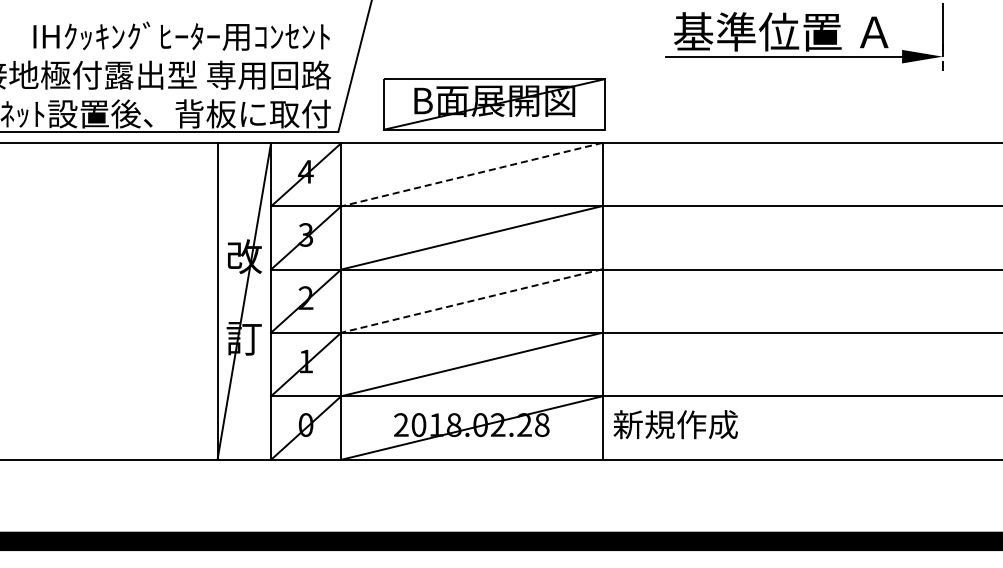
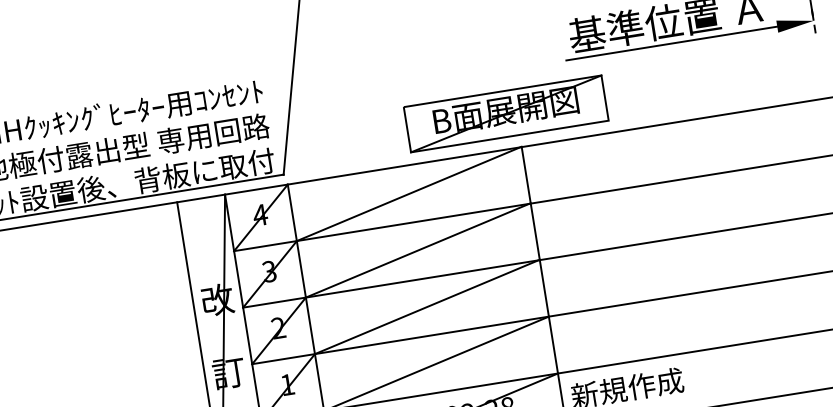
part: (494, 104) -> (506, 113), moved
line: (471, 174) -> (408, 193), dashed -> solid
line: (471, 300) -> (426, 306), dashed -> solid

